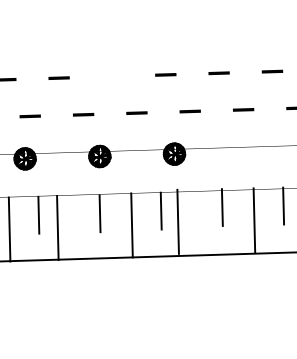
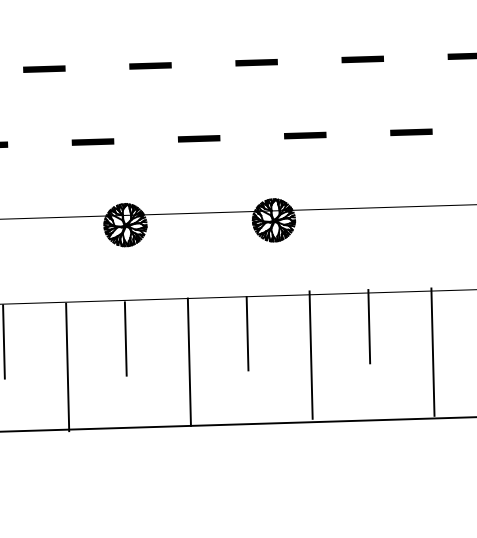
line: (112, 76) -> (150, 65), added
line: (177, 221) -> (309, 354), moved
line: (57, 228) -> (66, 368), moved

